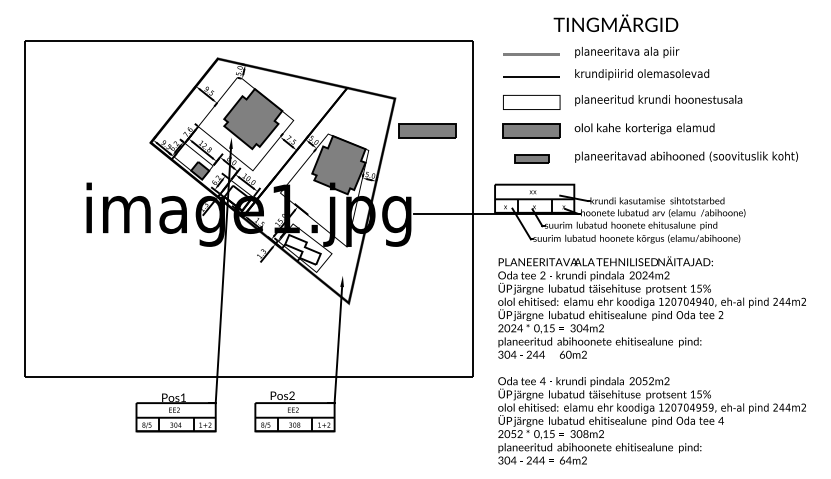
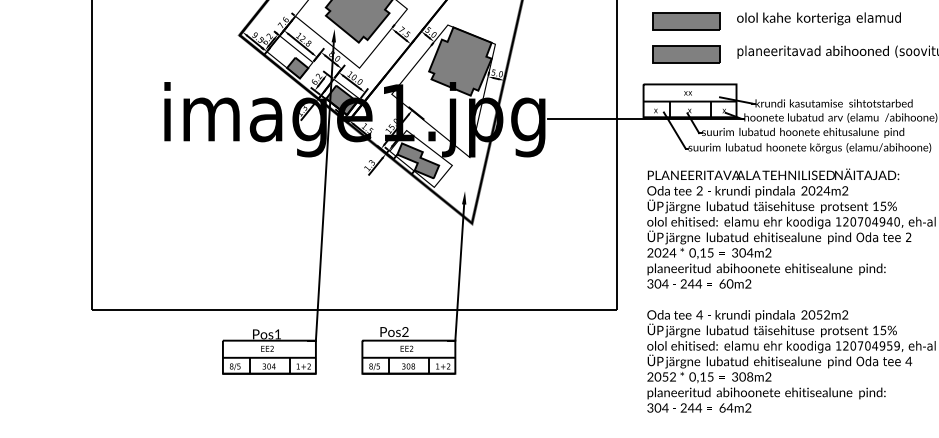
part: (427, 130) -> (564, 20), removed
part: (531, 158) -> (686, 53), size x1.67
fill: (237, 197) -> (341, 99), added
fill: (302, 249) -> (417, 160), added

